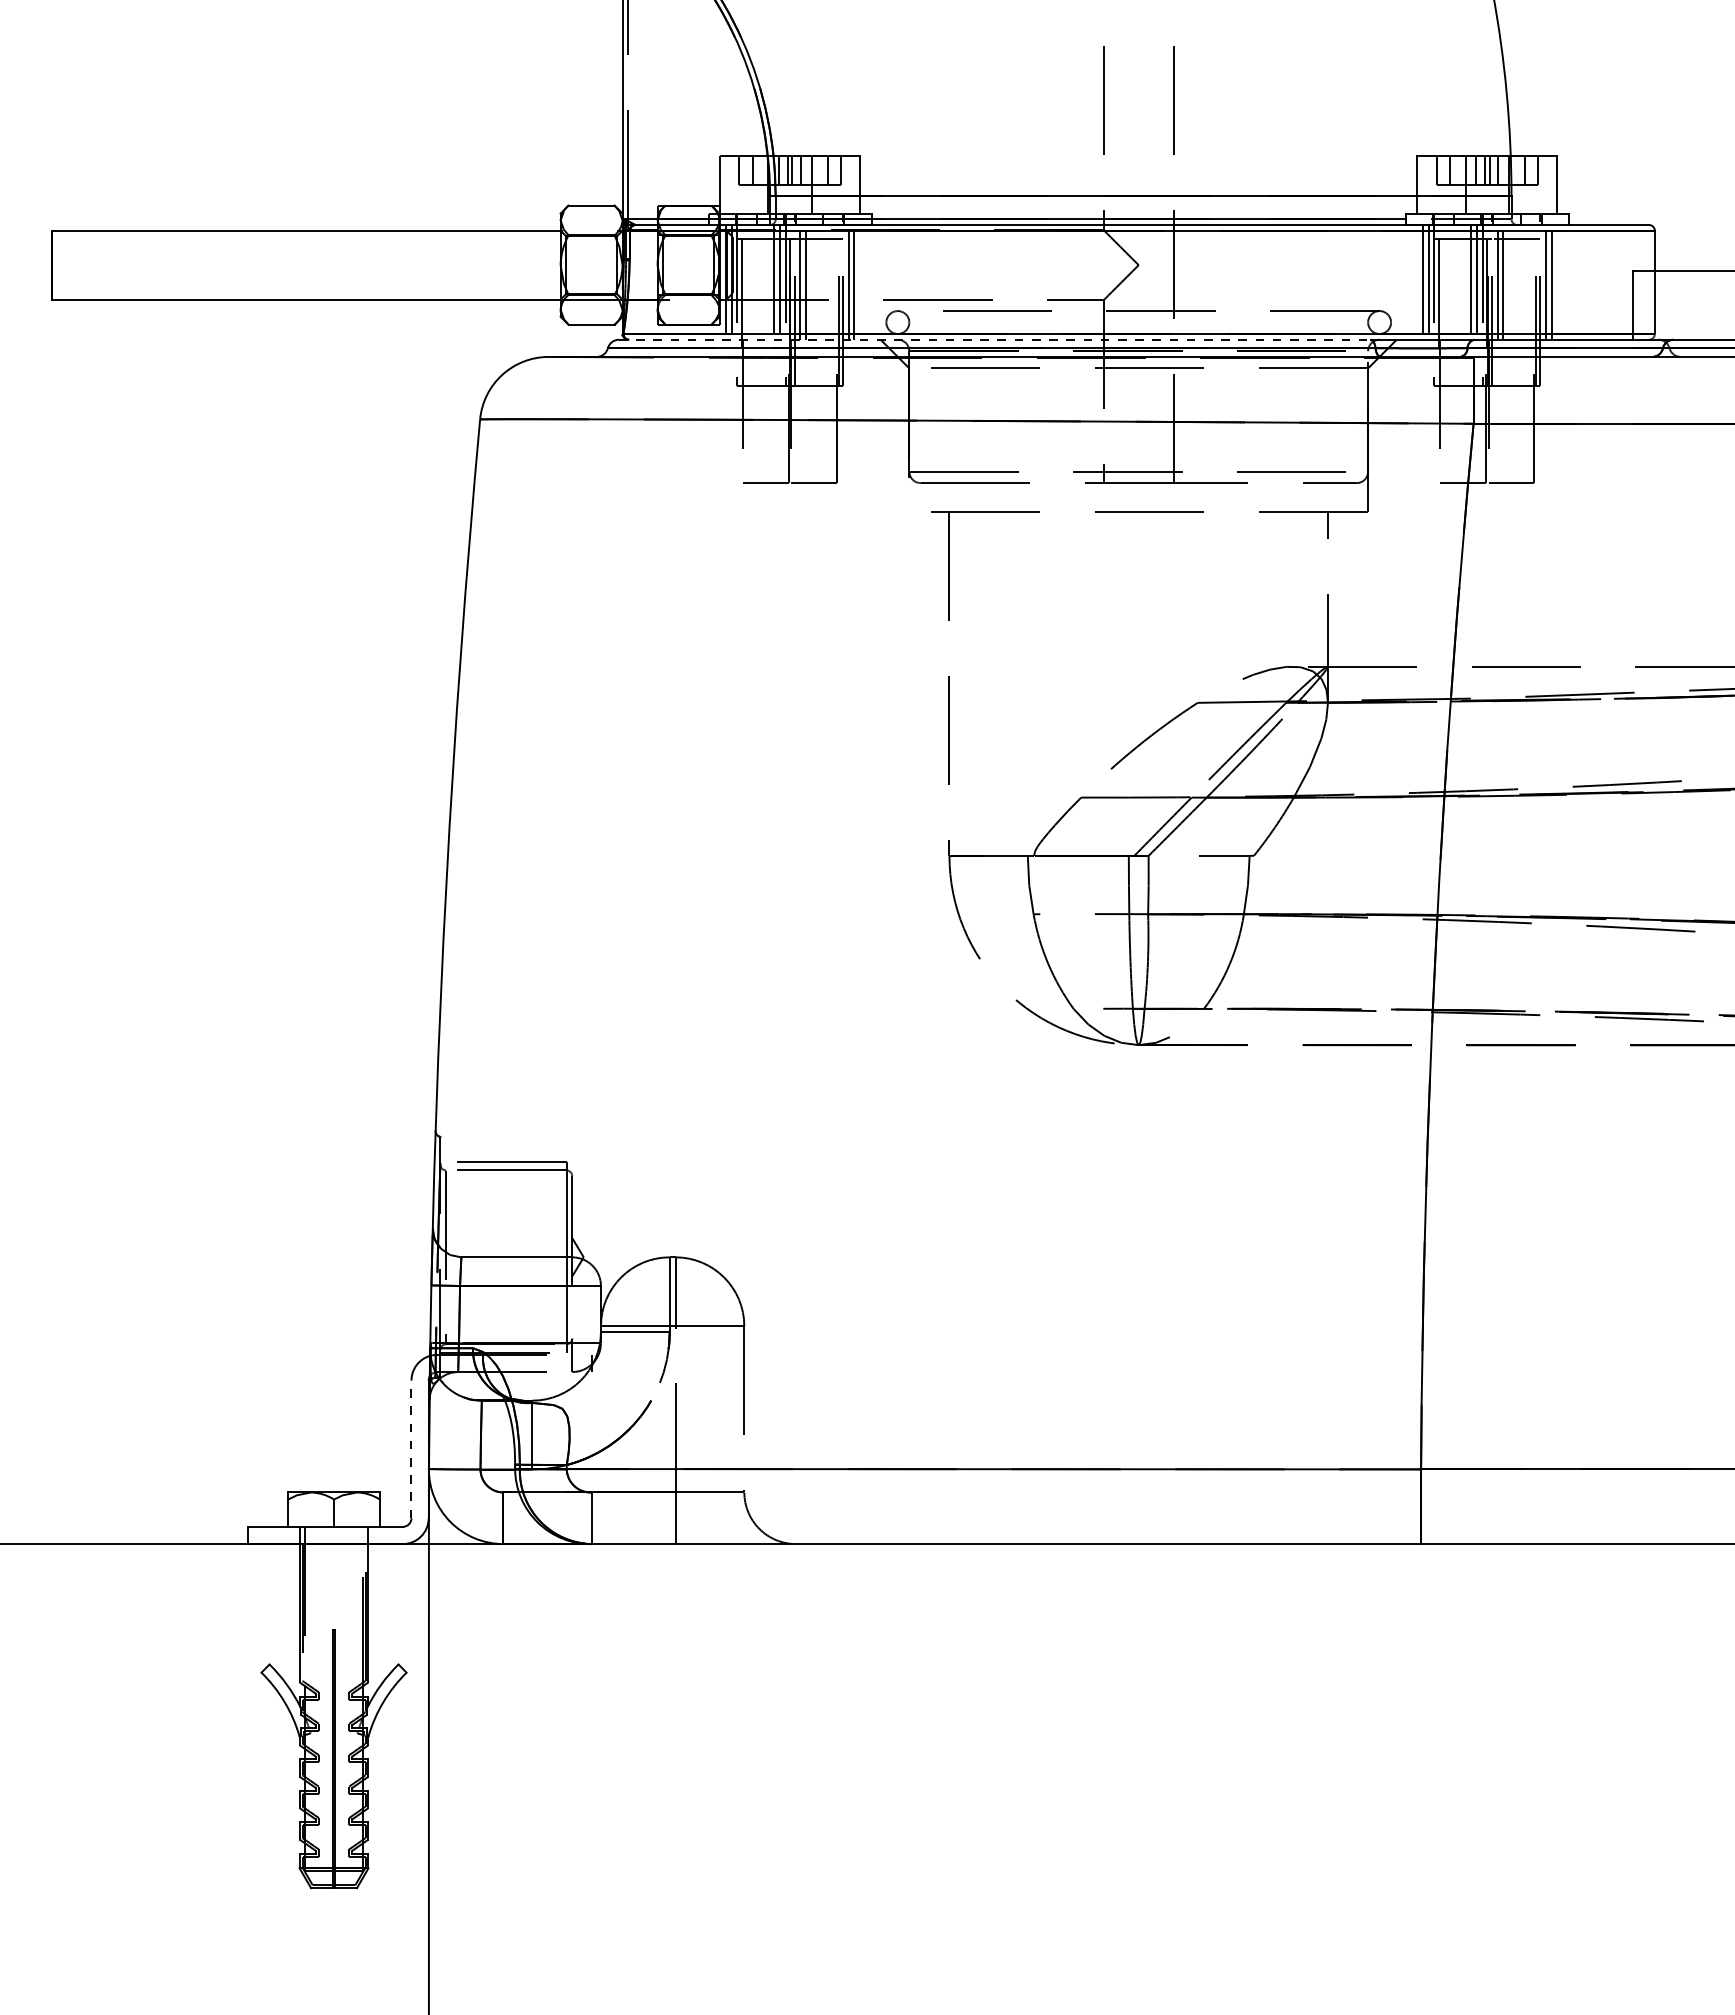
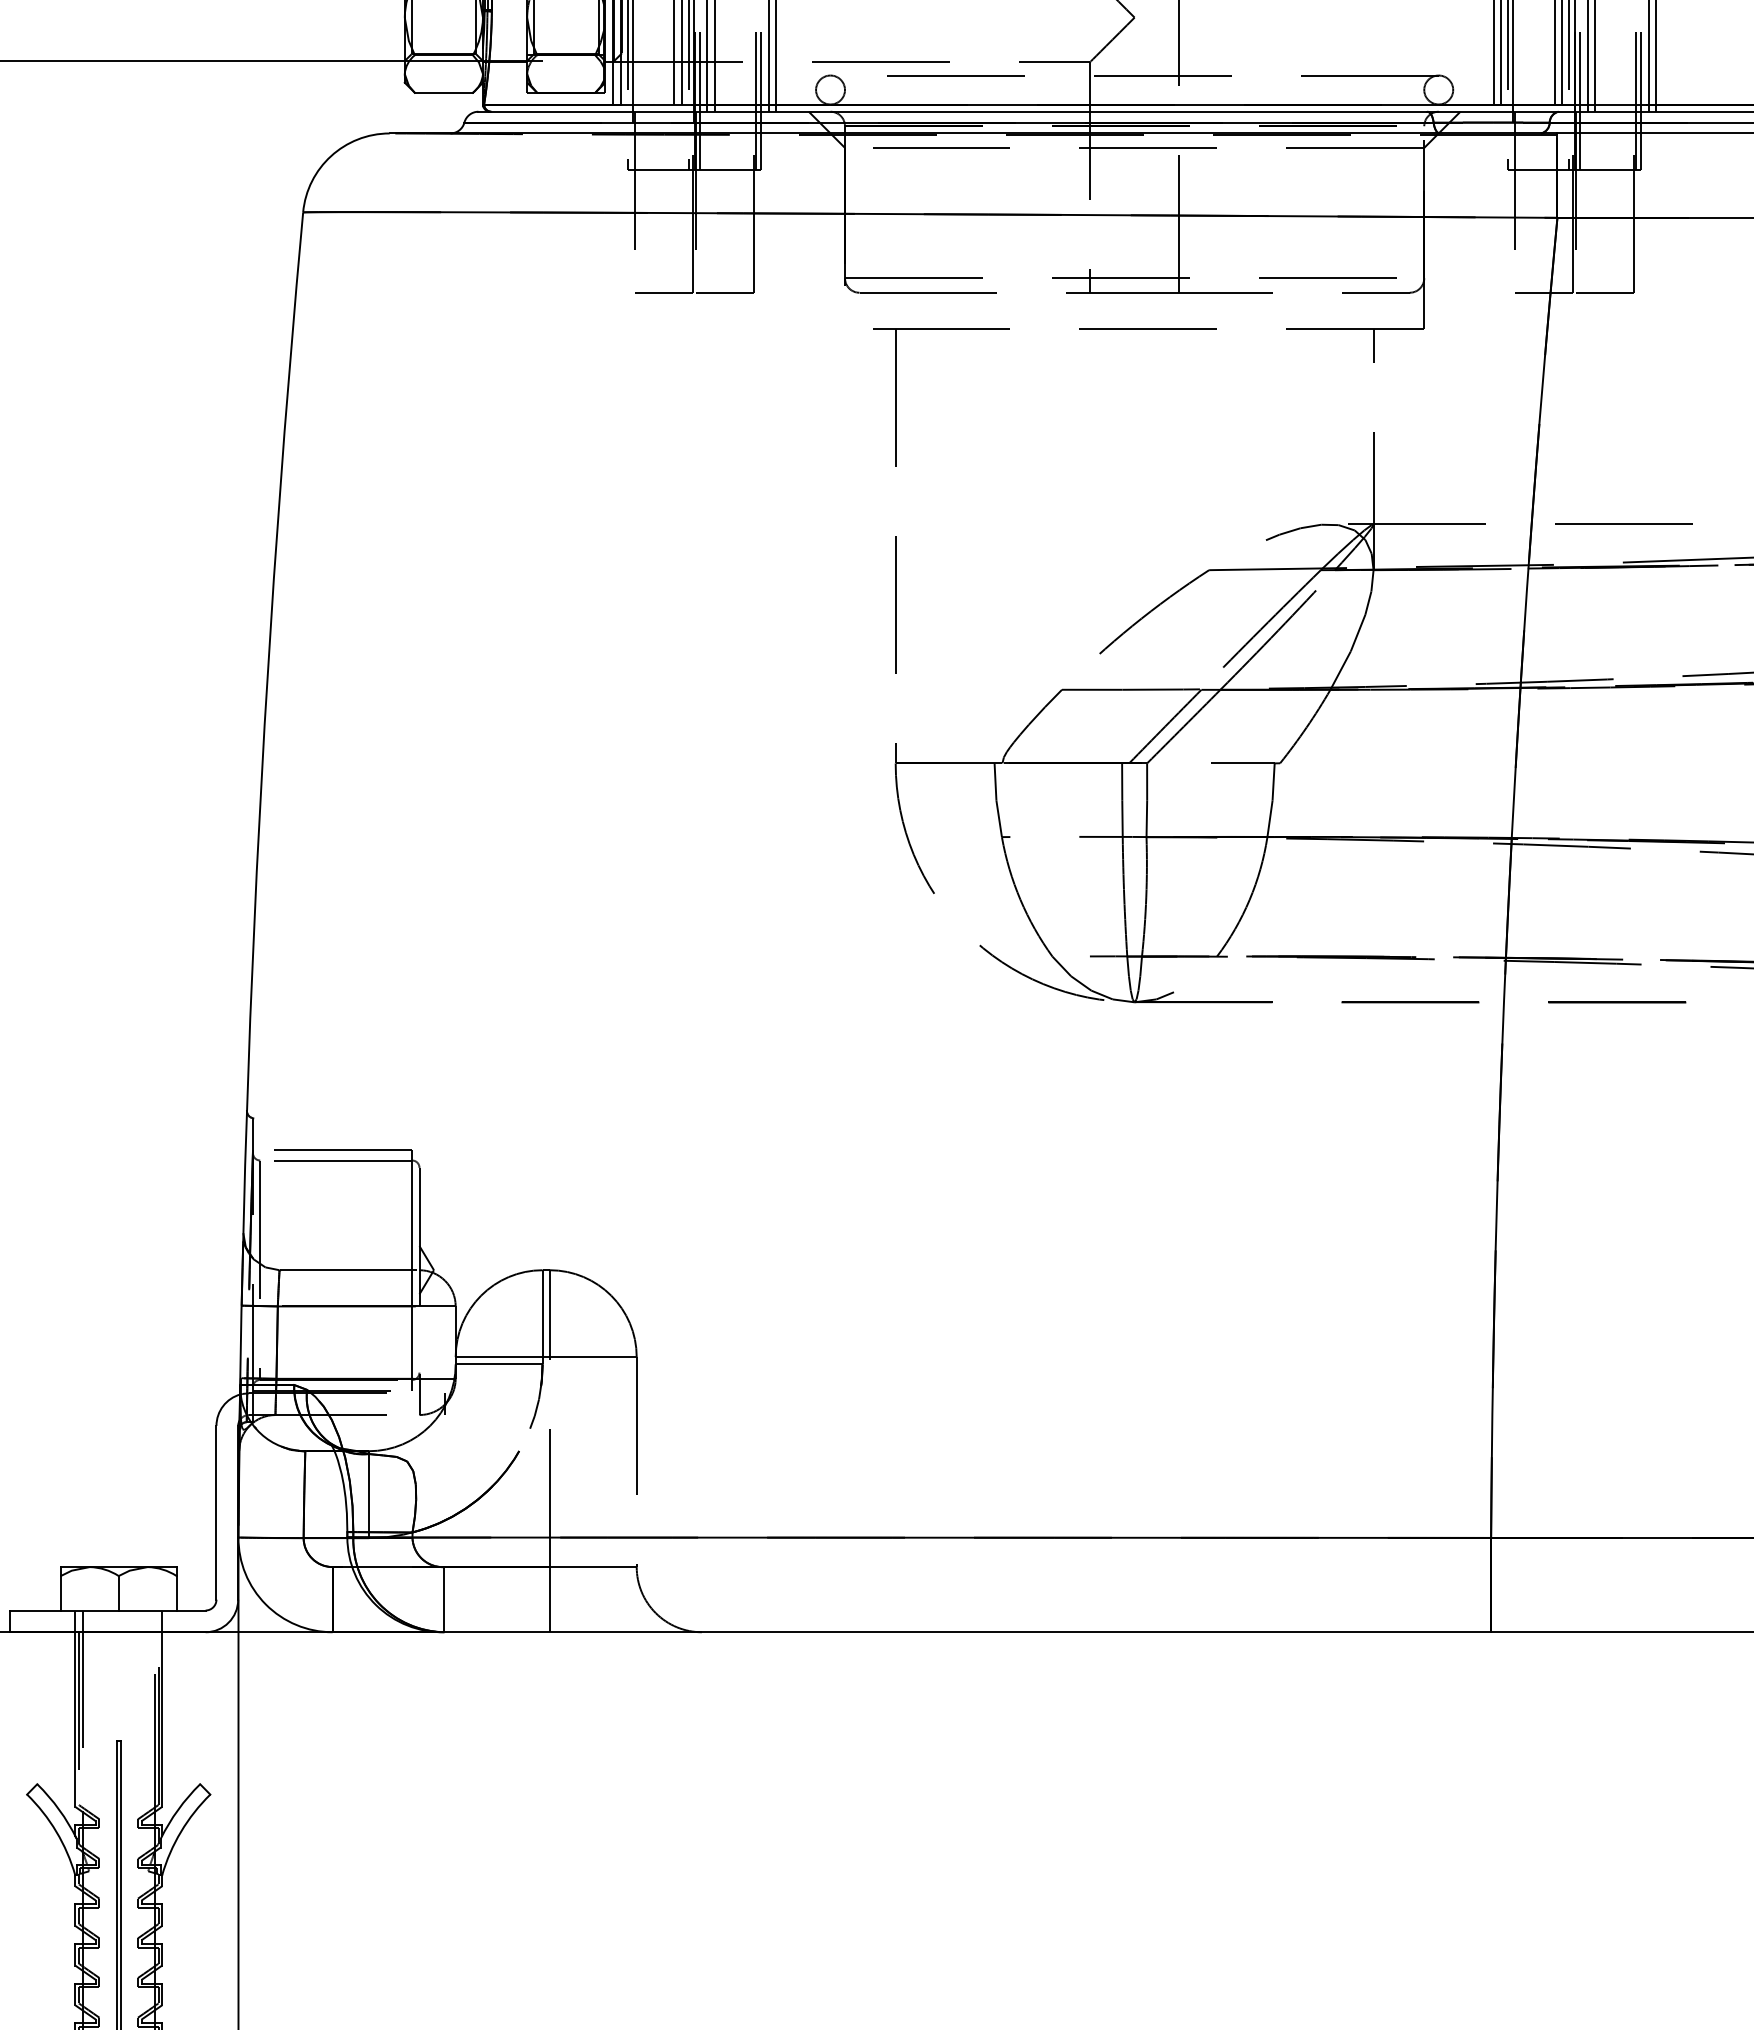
line: (994, 339) -> (952, 111), dashed -> solid
line: (411, 1449) -> (216, 1512), dashed -> solid

